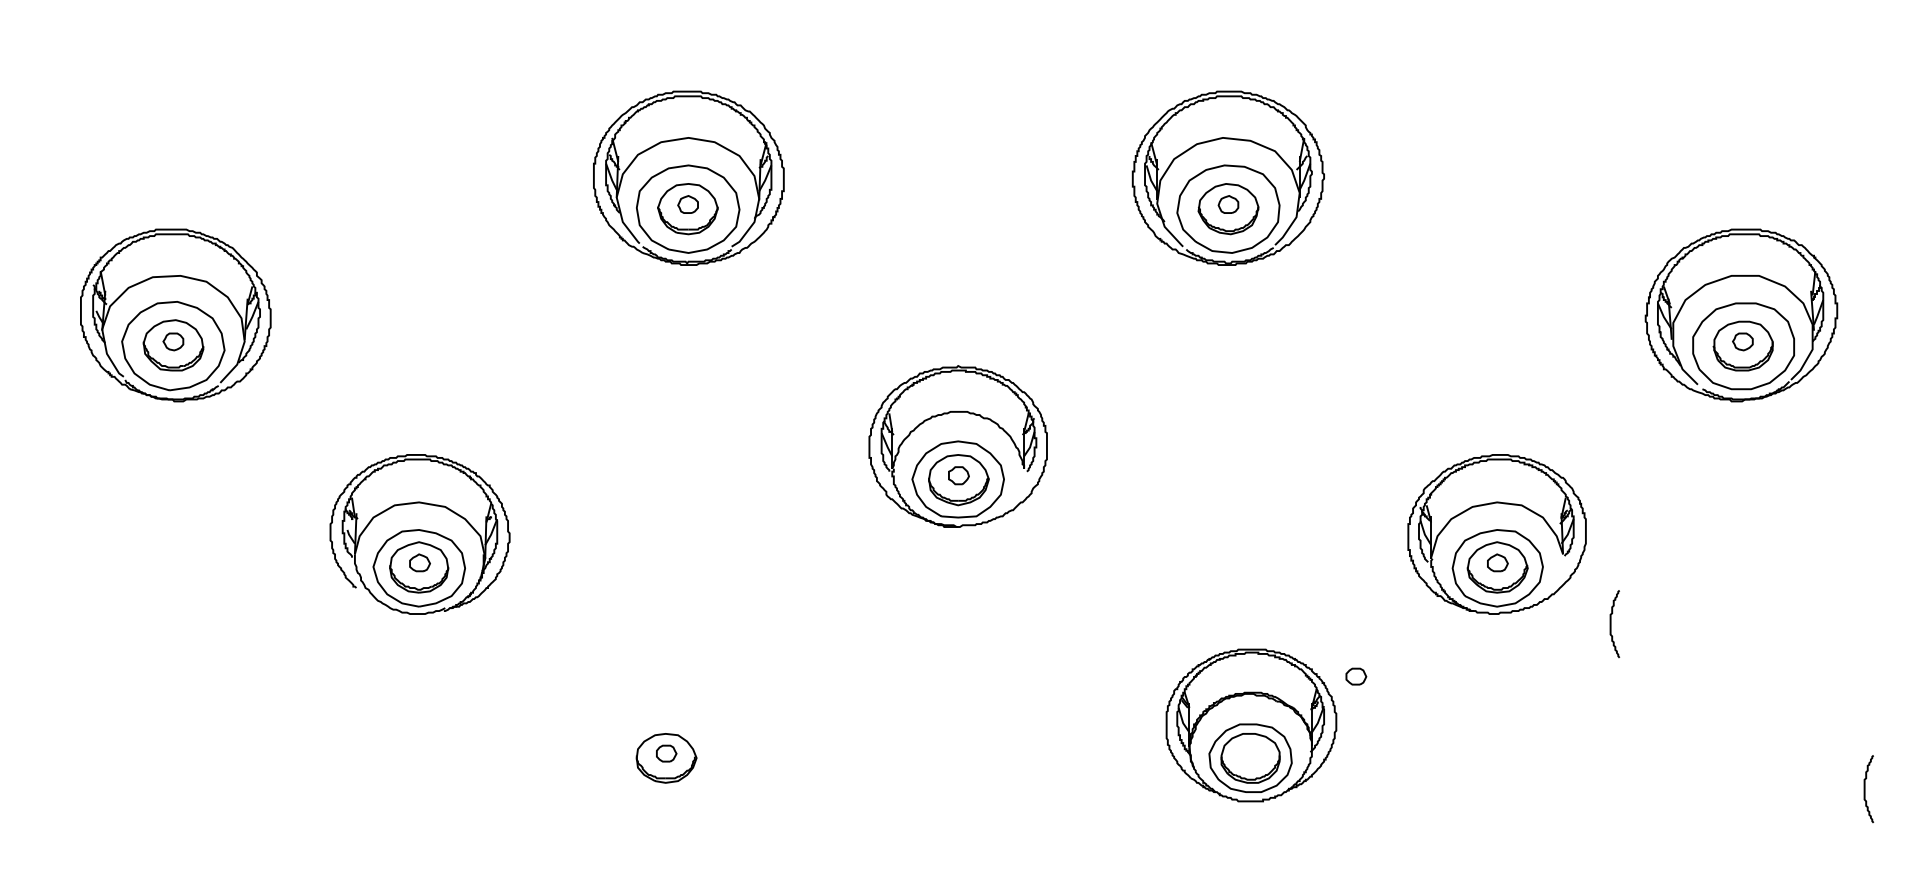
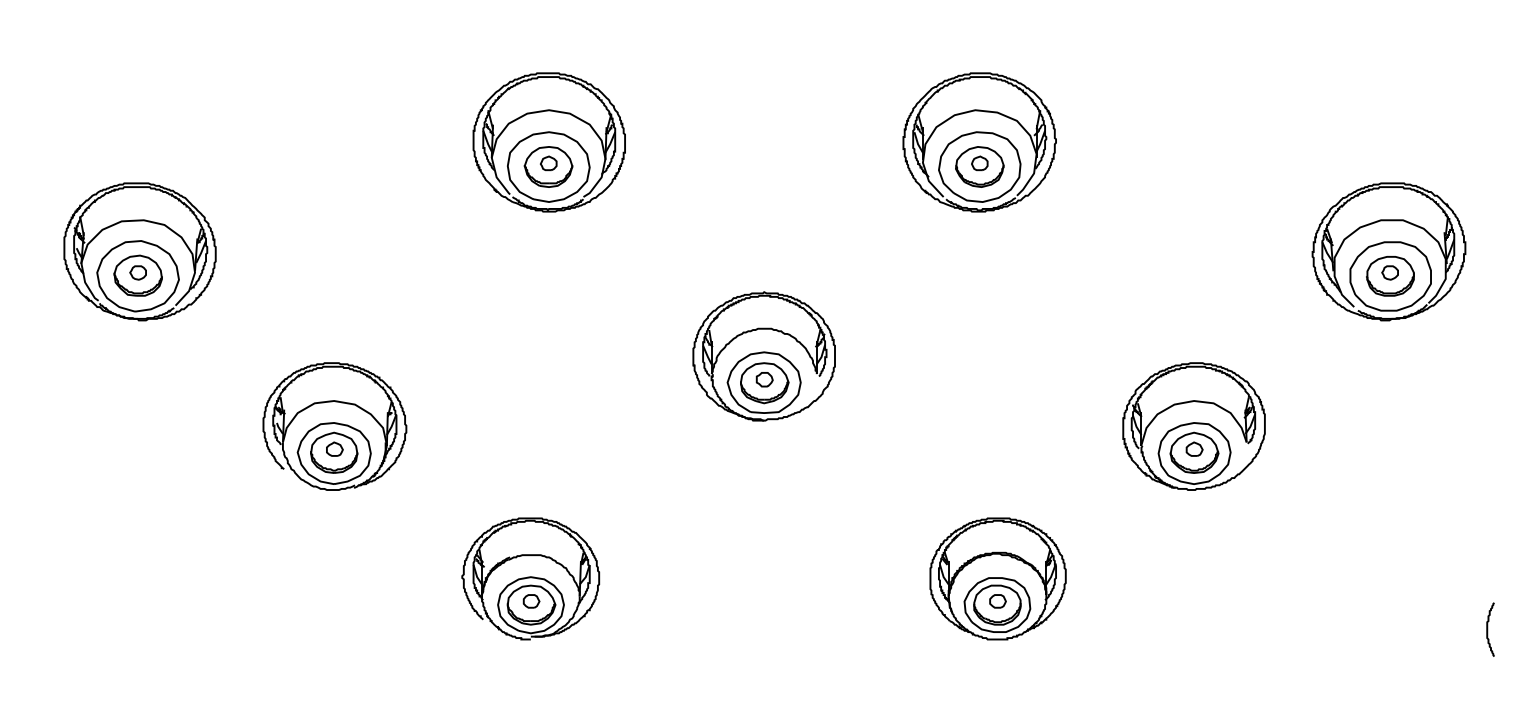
curve: (1611, 624) -> (1285, 498), removed
part: (1356, 676) -> (998, 601), moved
part: (665, 725) -> (530, 578), added

